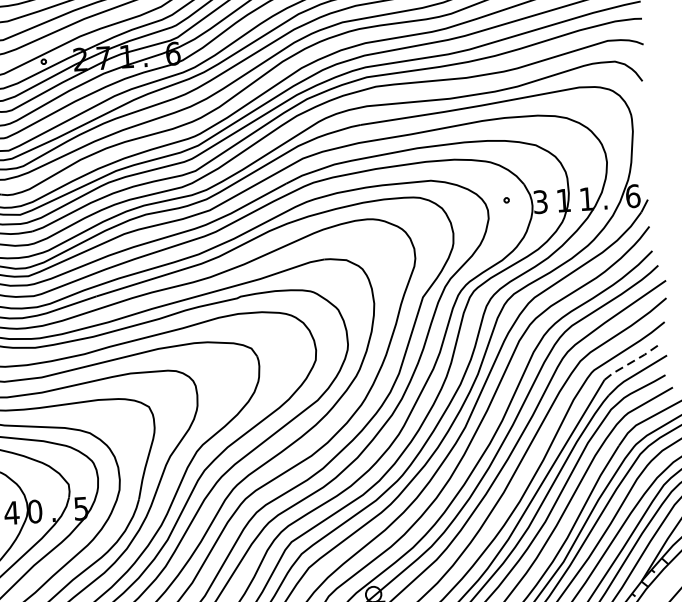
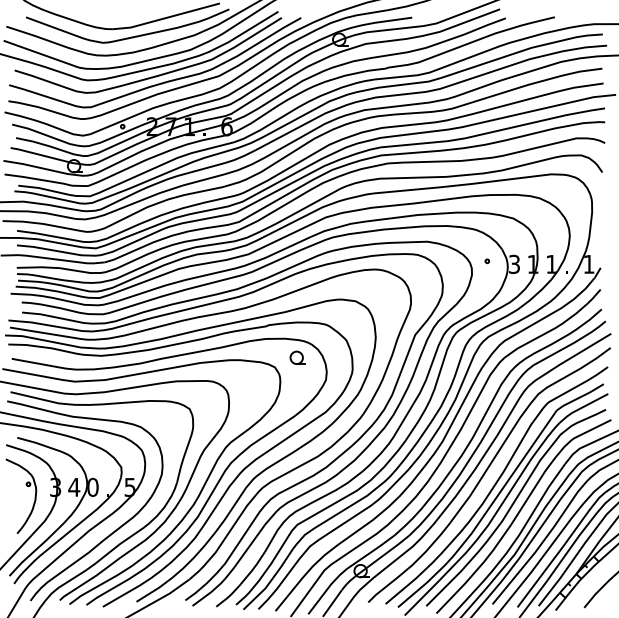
text: (632, 195) -> (588, 263), 6 -> 1
part: (278, 334) -> (297, 357), added
line: (631, 362) -> (579, 397), dashed -> solid

